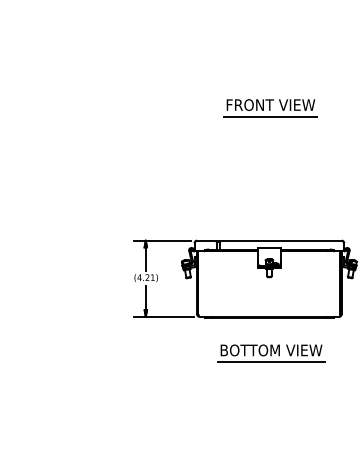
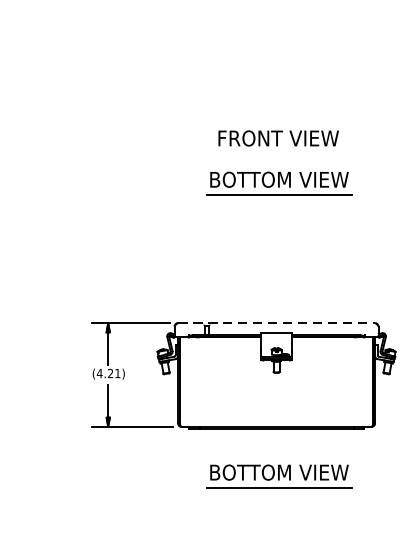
line: (270, 116) -> (278, 154), removed
part: (271, 138) -> (279, 183), added
line: (269, 240) -> (276, 322), solid -> dashed

